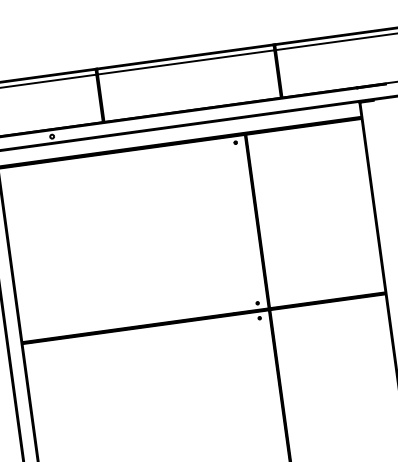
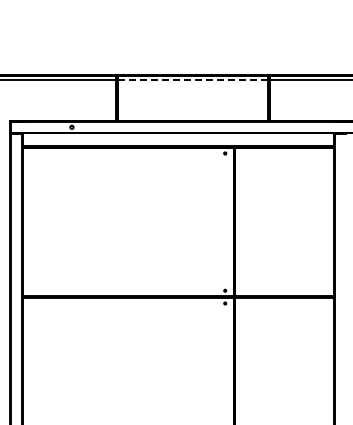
line: (186, 62) -> (193, 80), solid -> dashed

